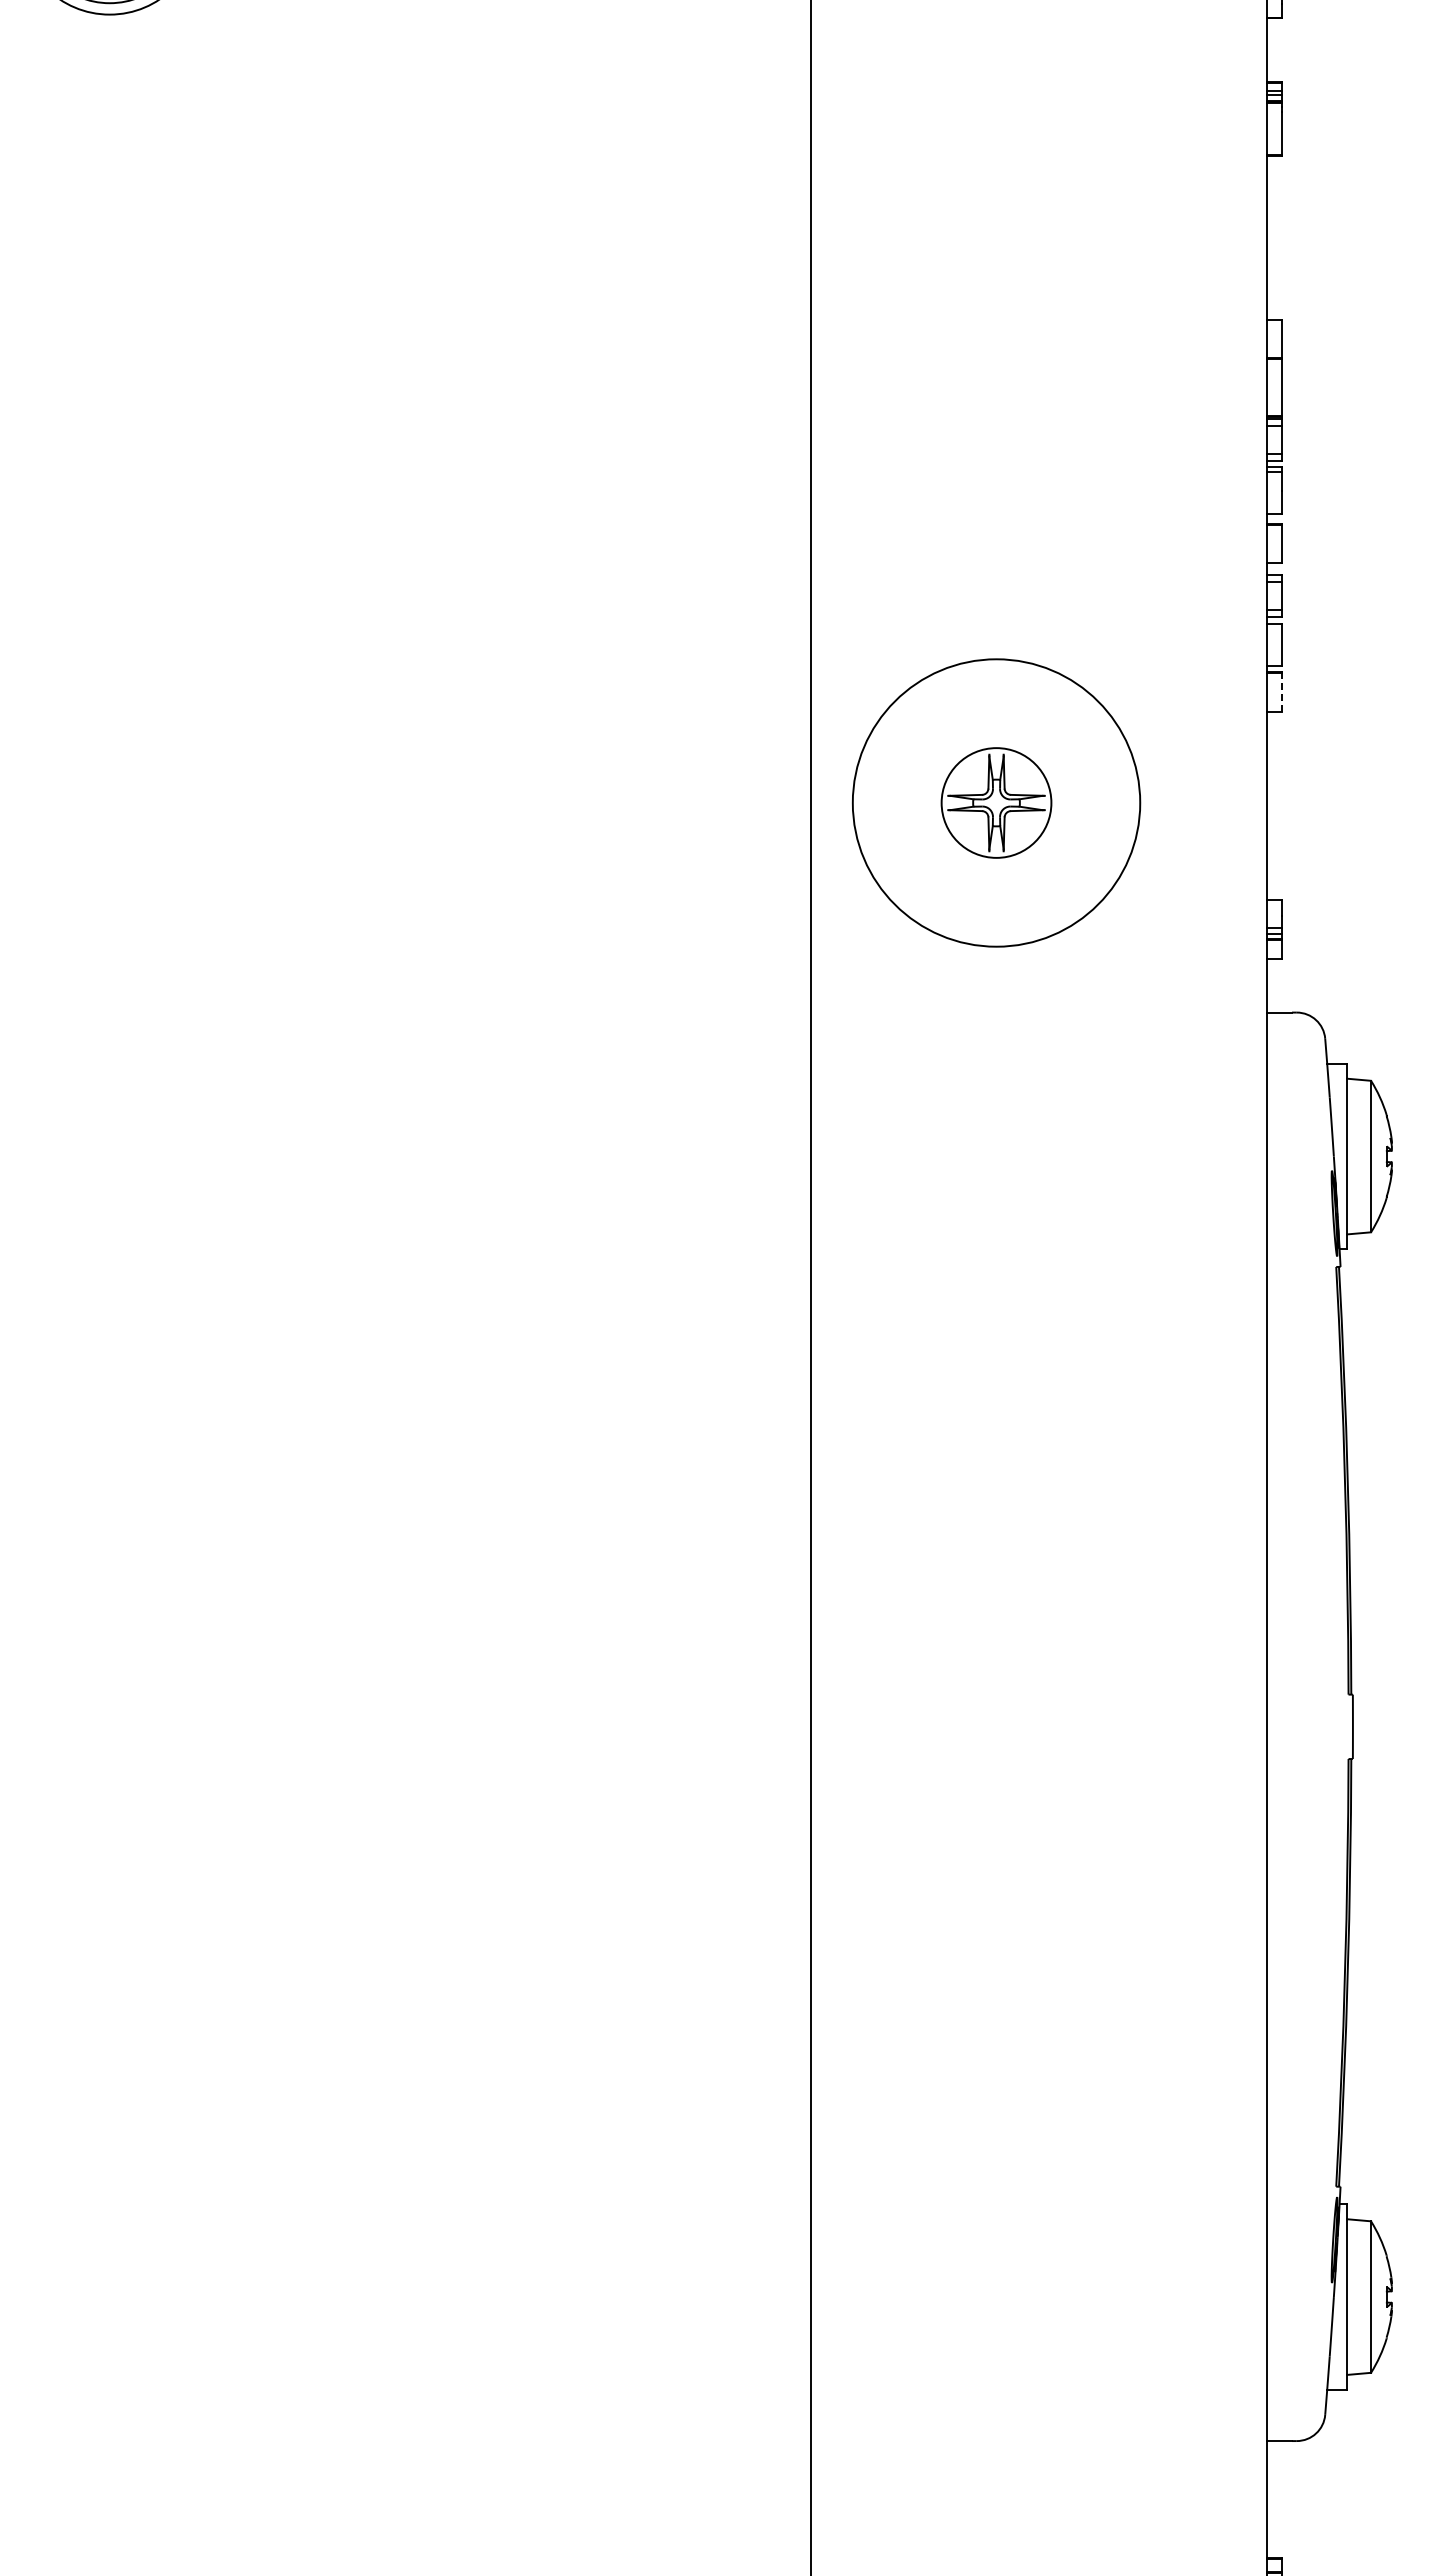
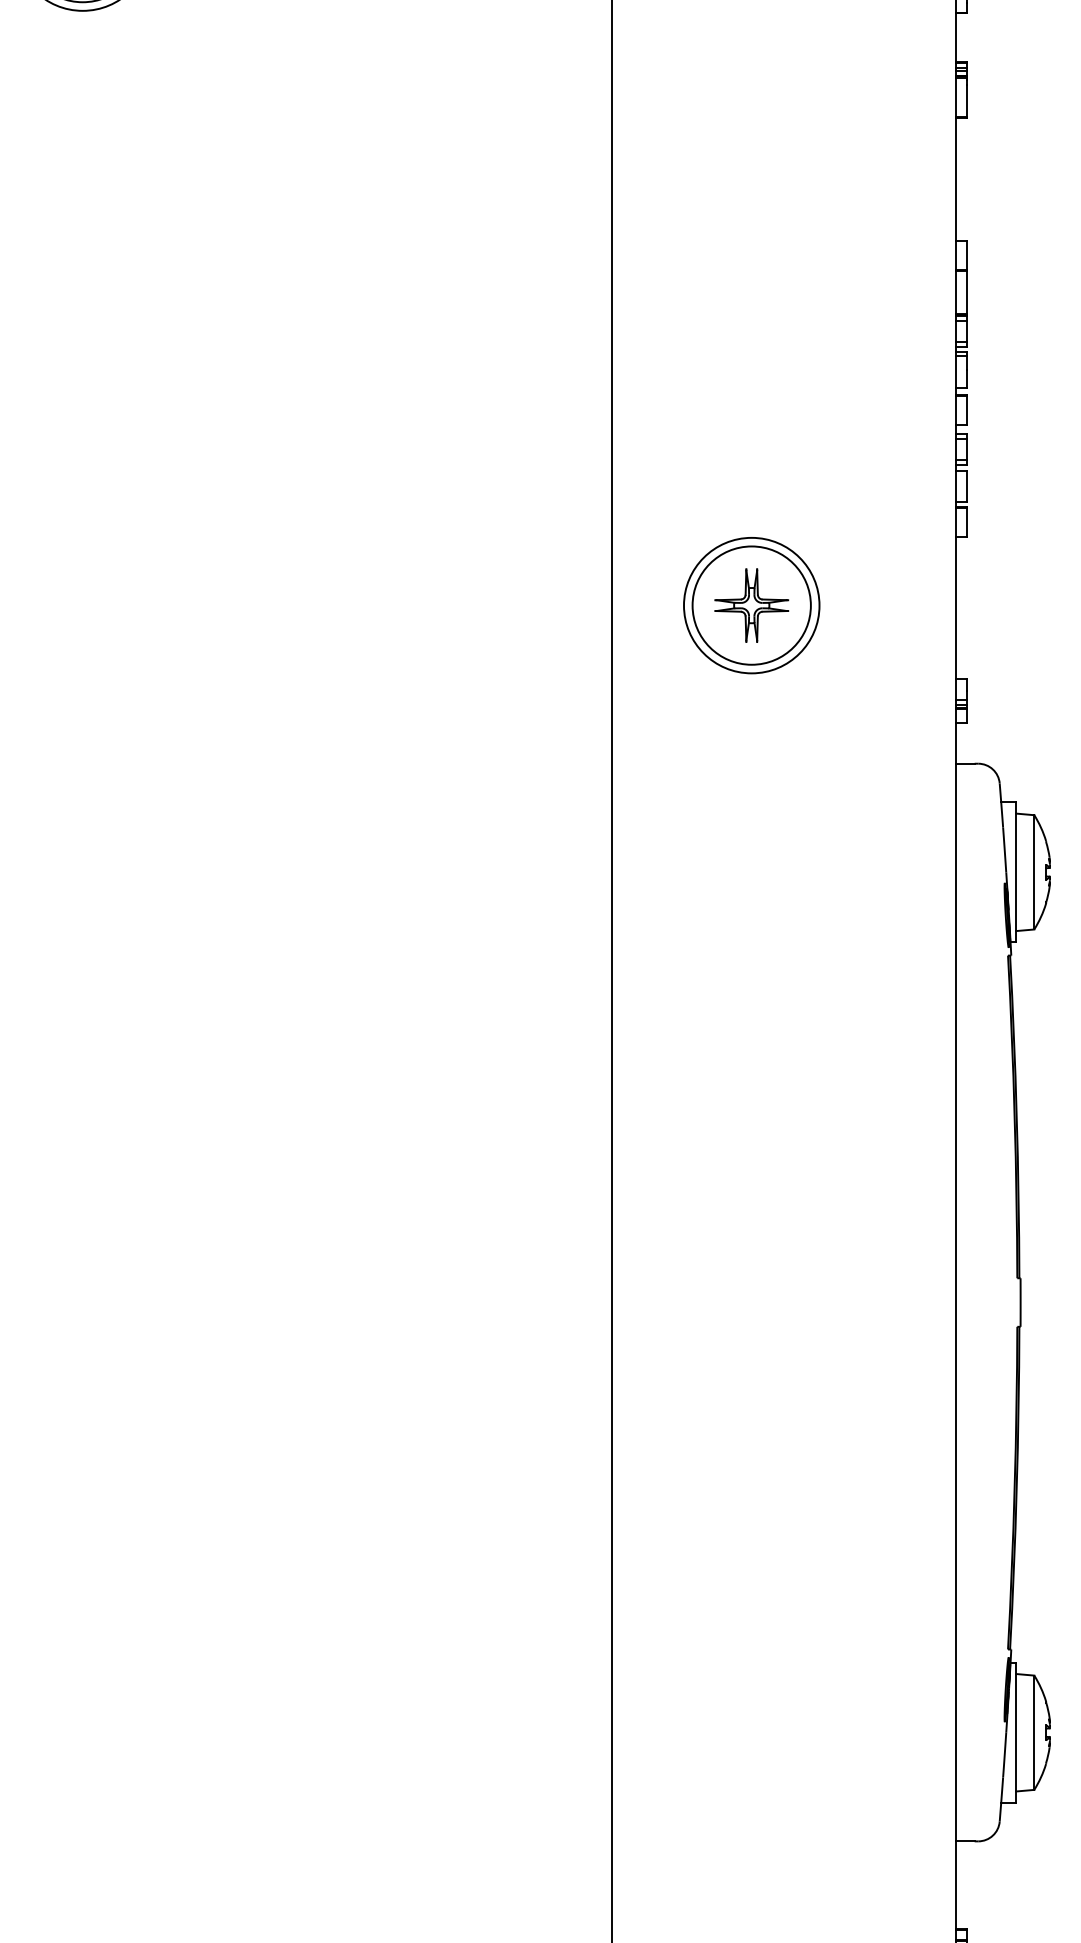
line: (1281, 691) -> (966, 521), dashed -> solid
circle: (996, 802) -> (751, 605), size x0.62
circle: (996, 802) -> (751, 605), size x1.43

